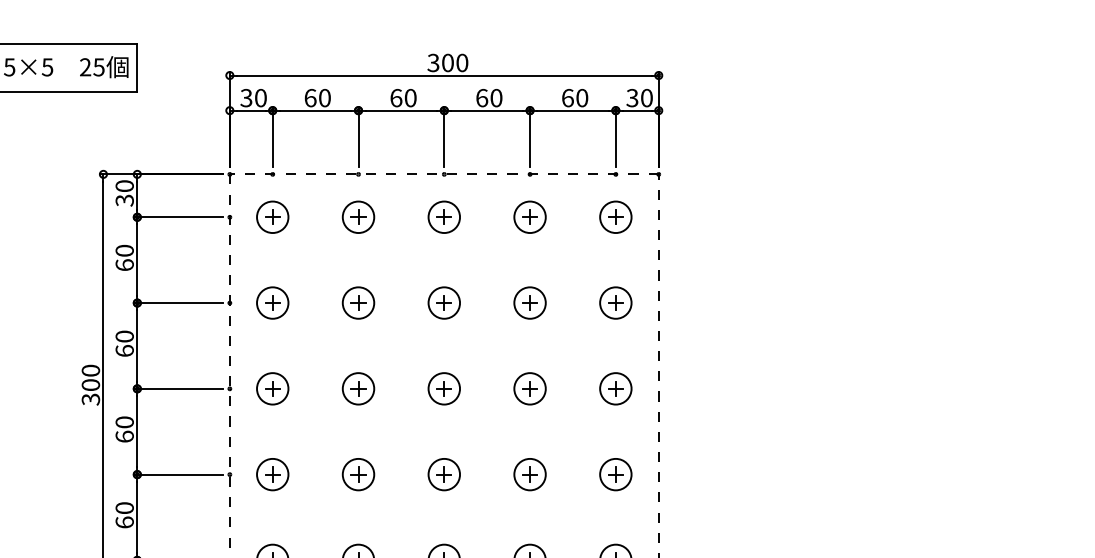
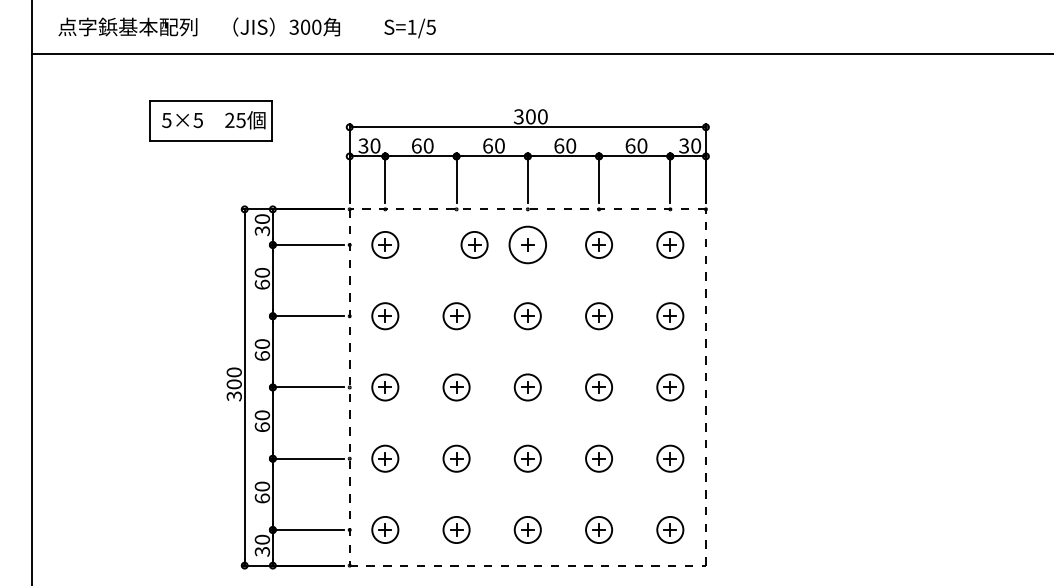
part: (358, 216) -> (474, 244), moved
circle: (443, 216) -> (527, 244), size x1.4

